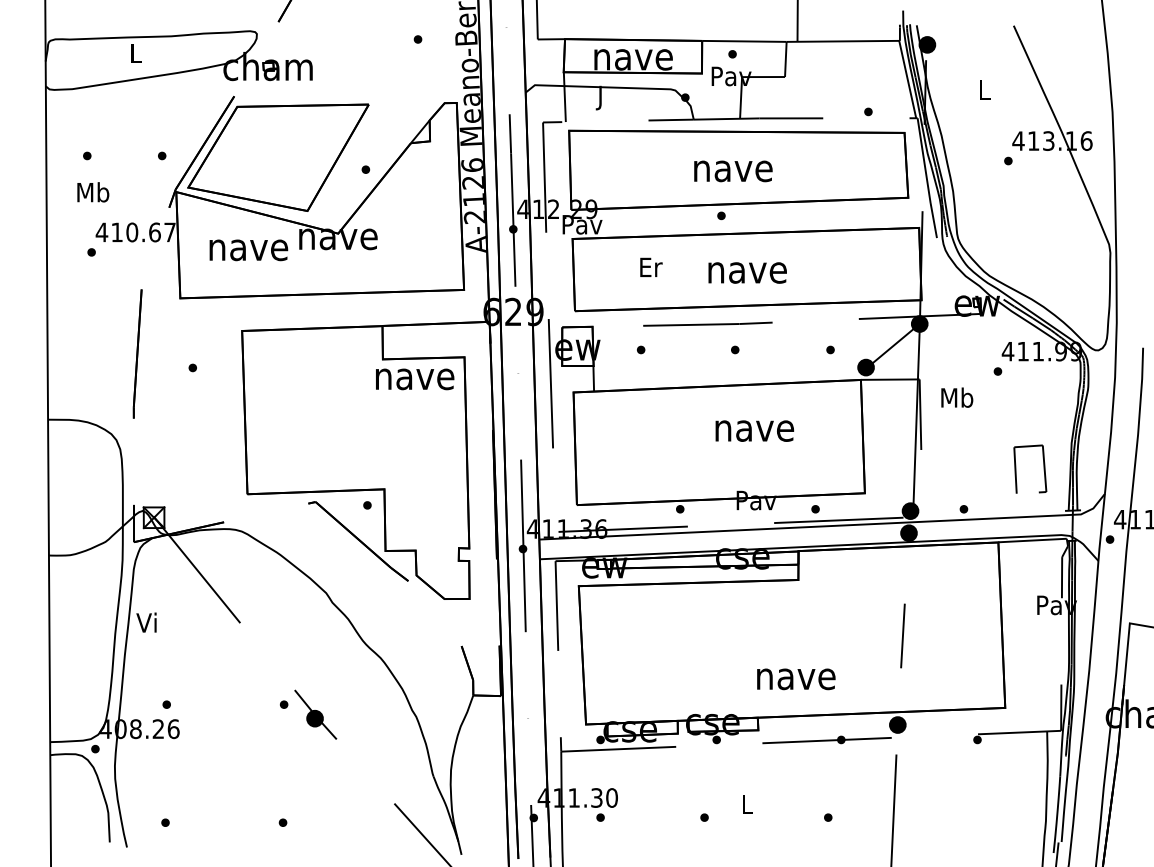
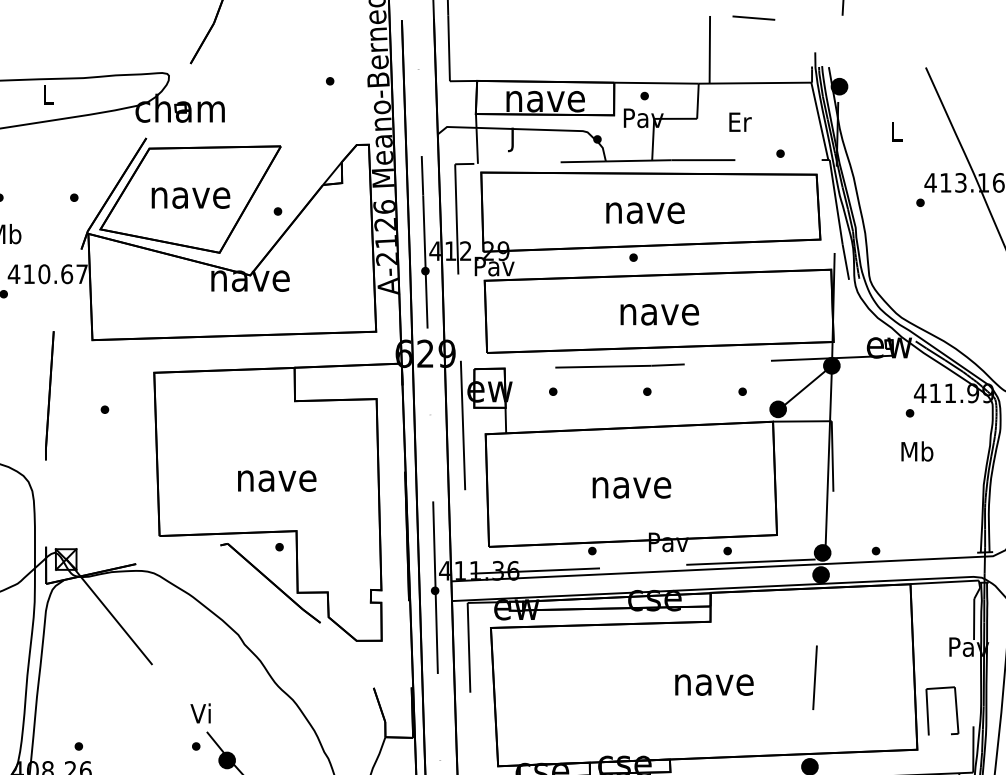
text: (248, 250) -> (190, 198), moved
text: (651, 266) -> (740, 121), moved
text: (415, 379) -> (277, 481), moved
text: (957, 397) -> (917, 451), moved
text: (754, 430) -> (631, 487), moved
part: (1043, 468) -> (955, 710), moved
text: (146, 622) -> (200, 713), moved
text: (796, 679) -> (714, 685), moved

